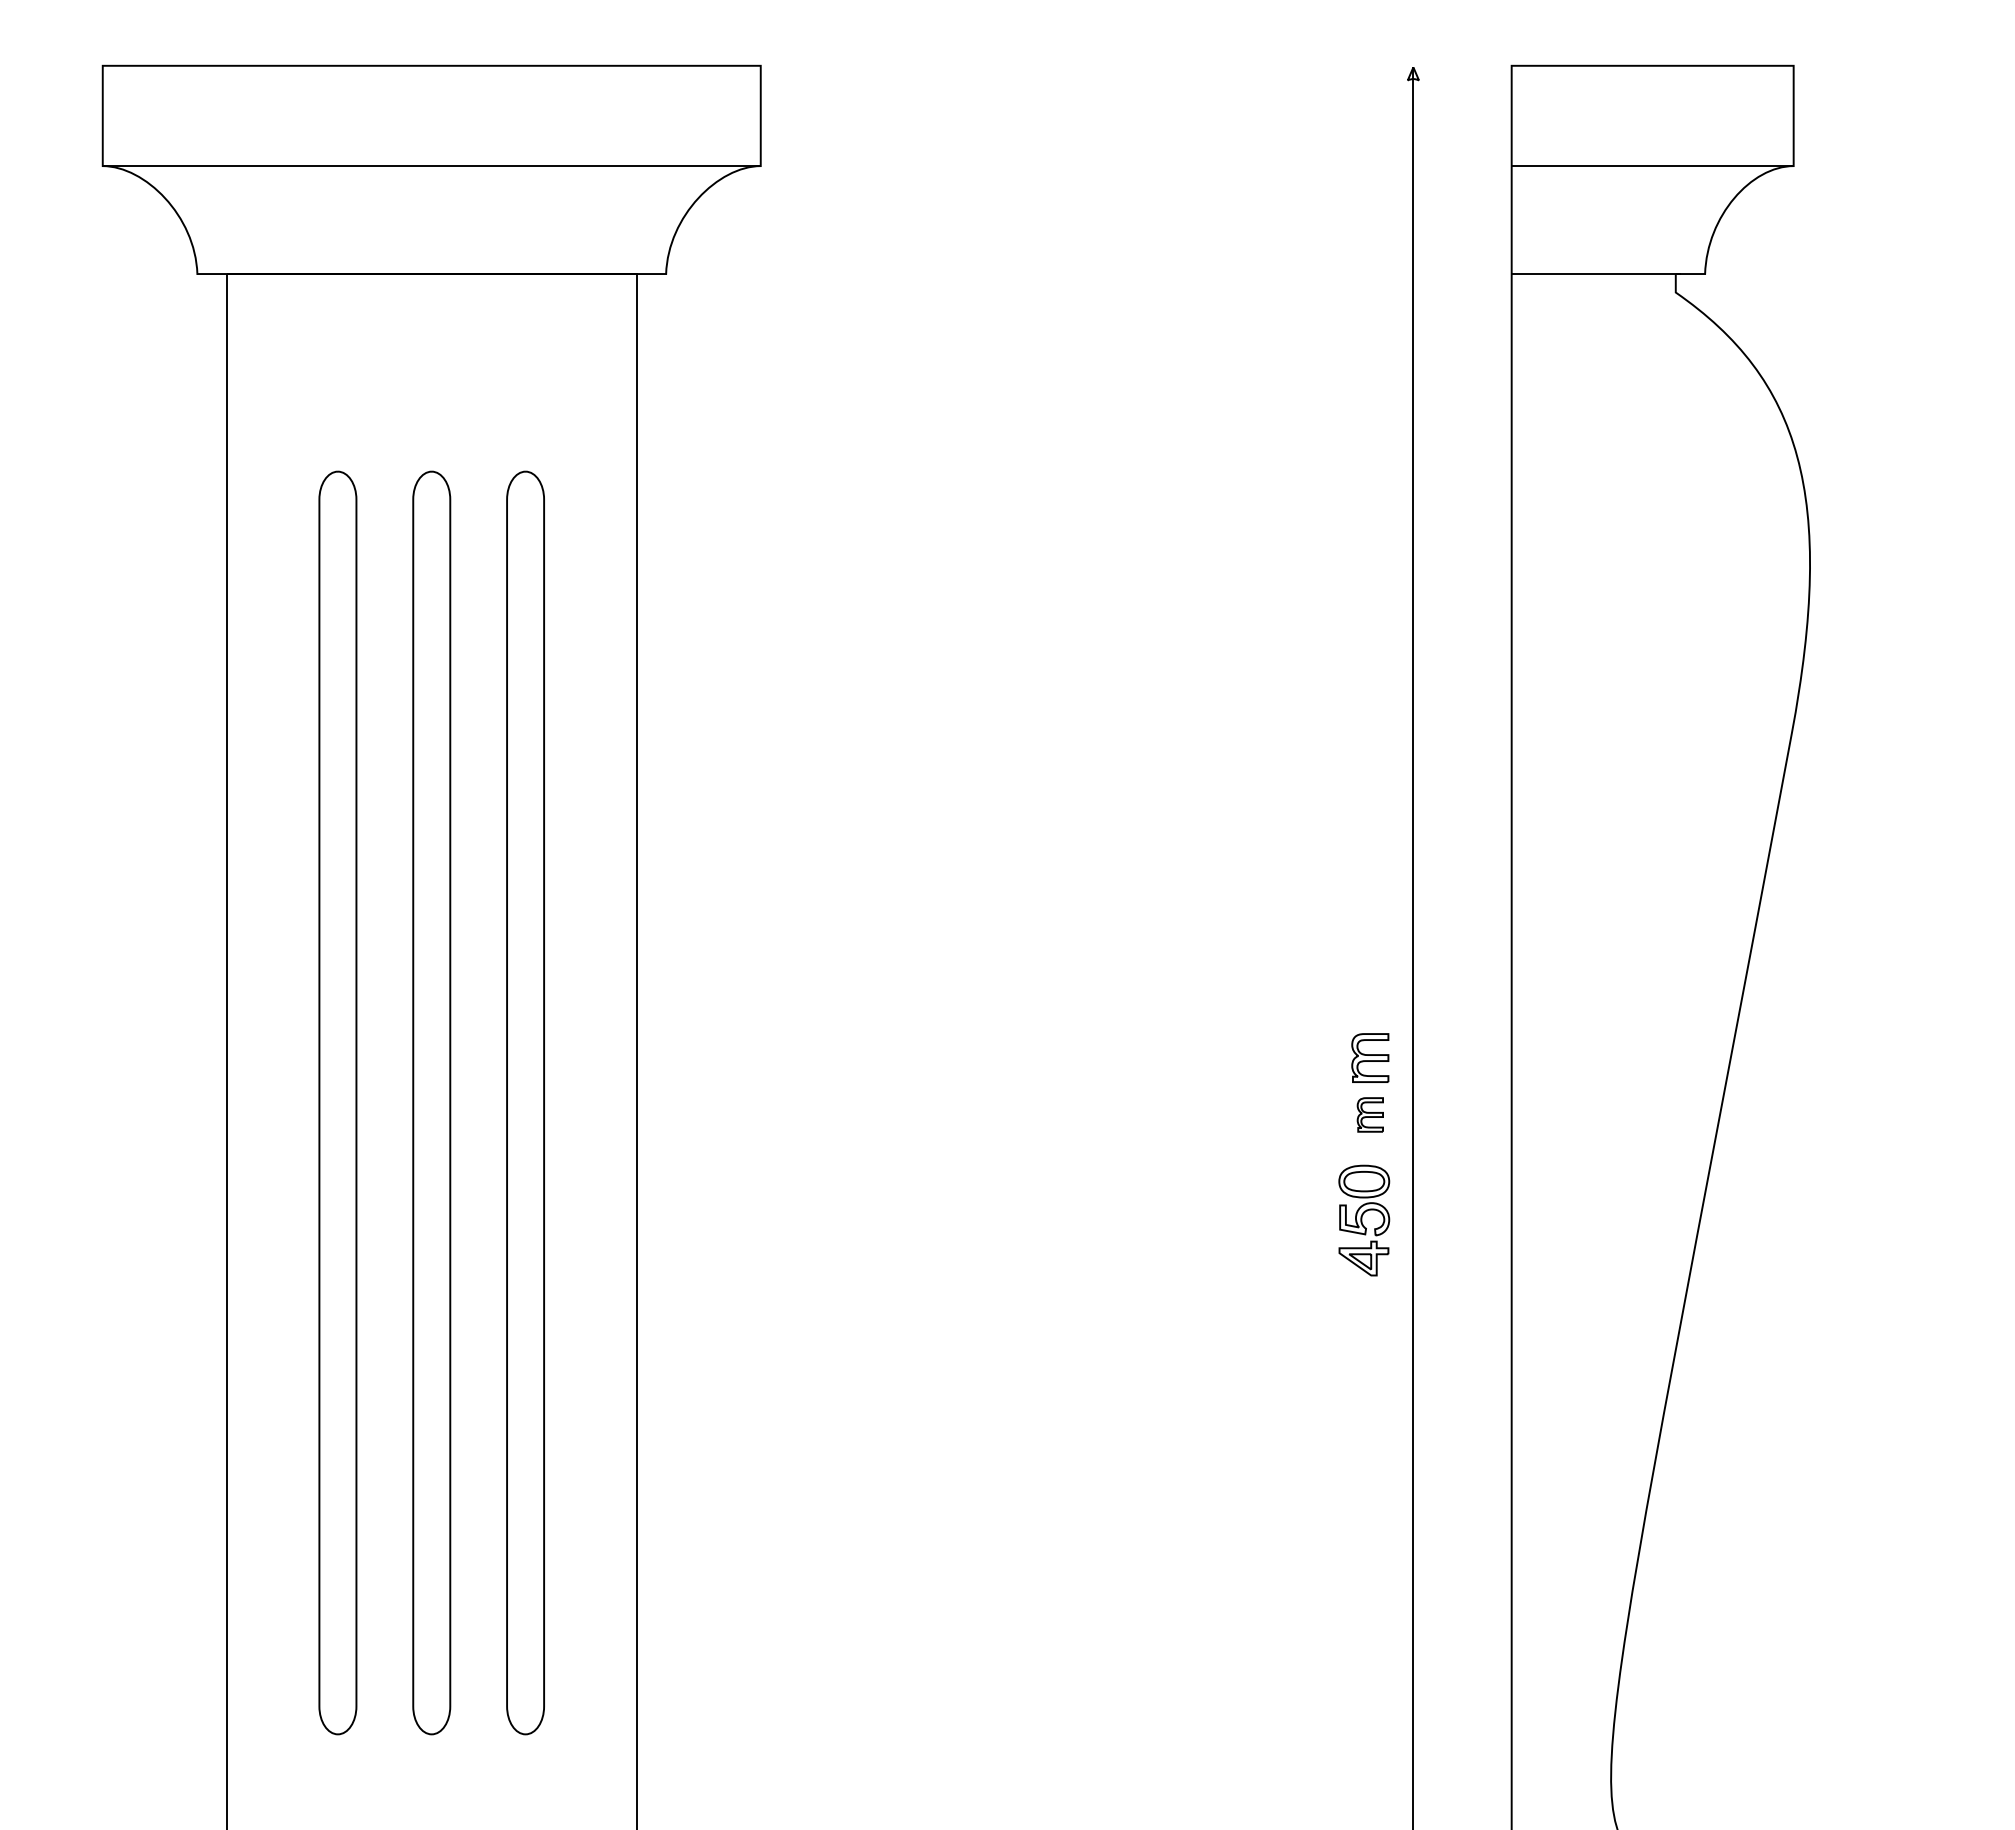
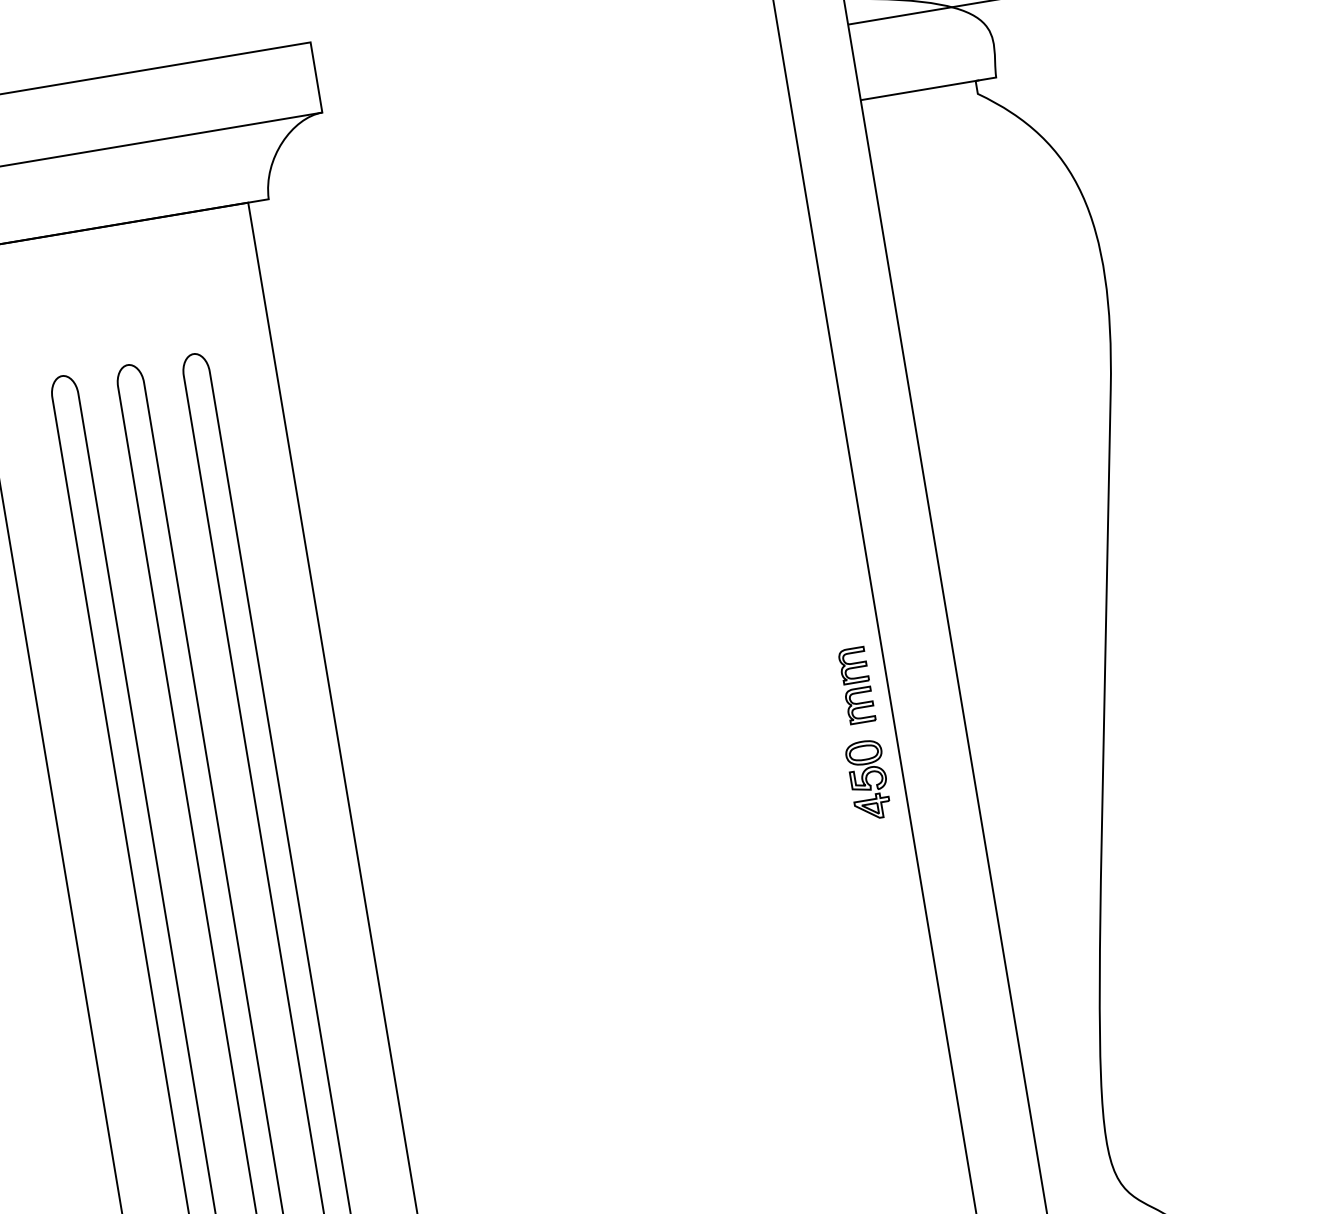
part: (1370, 1114) -> (860, 705), size x1.43

